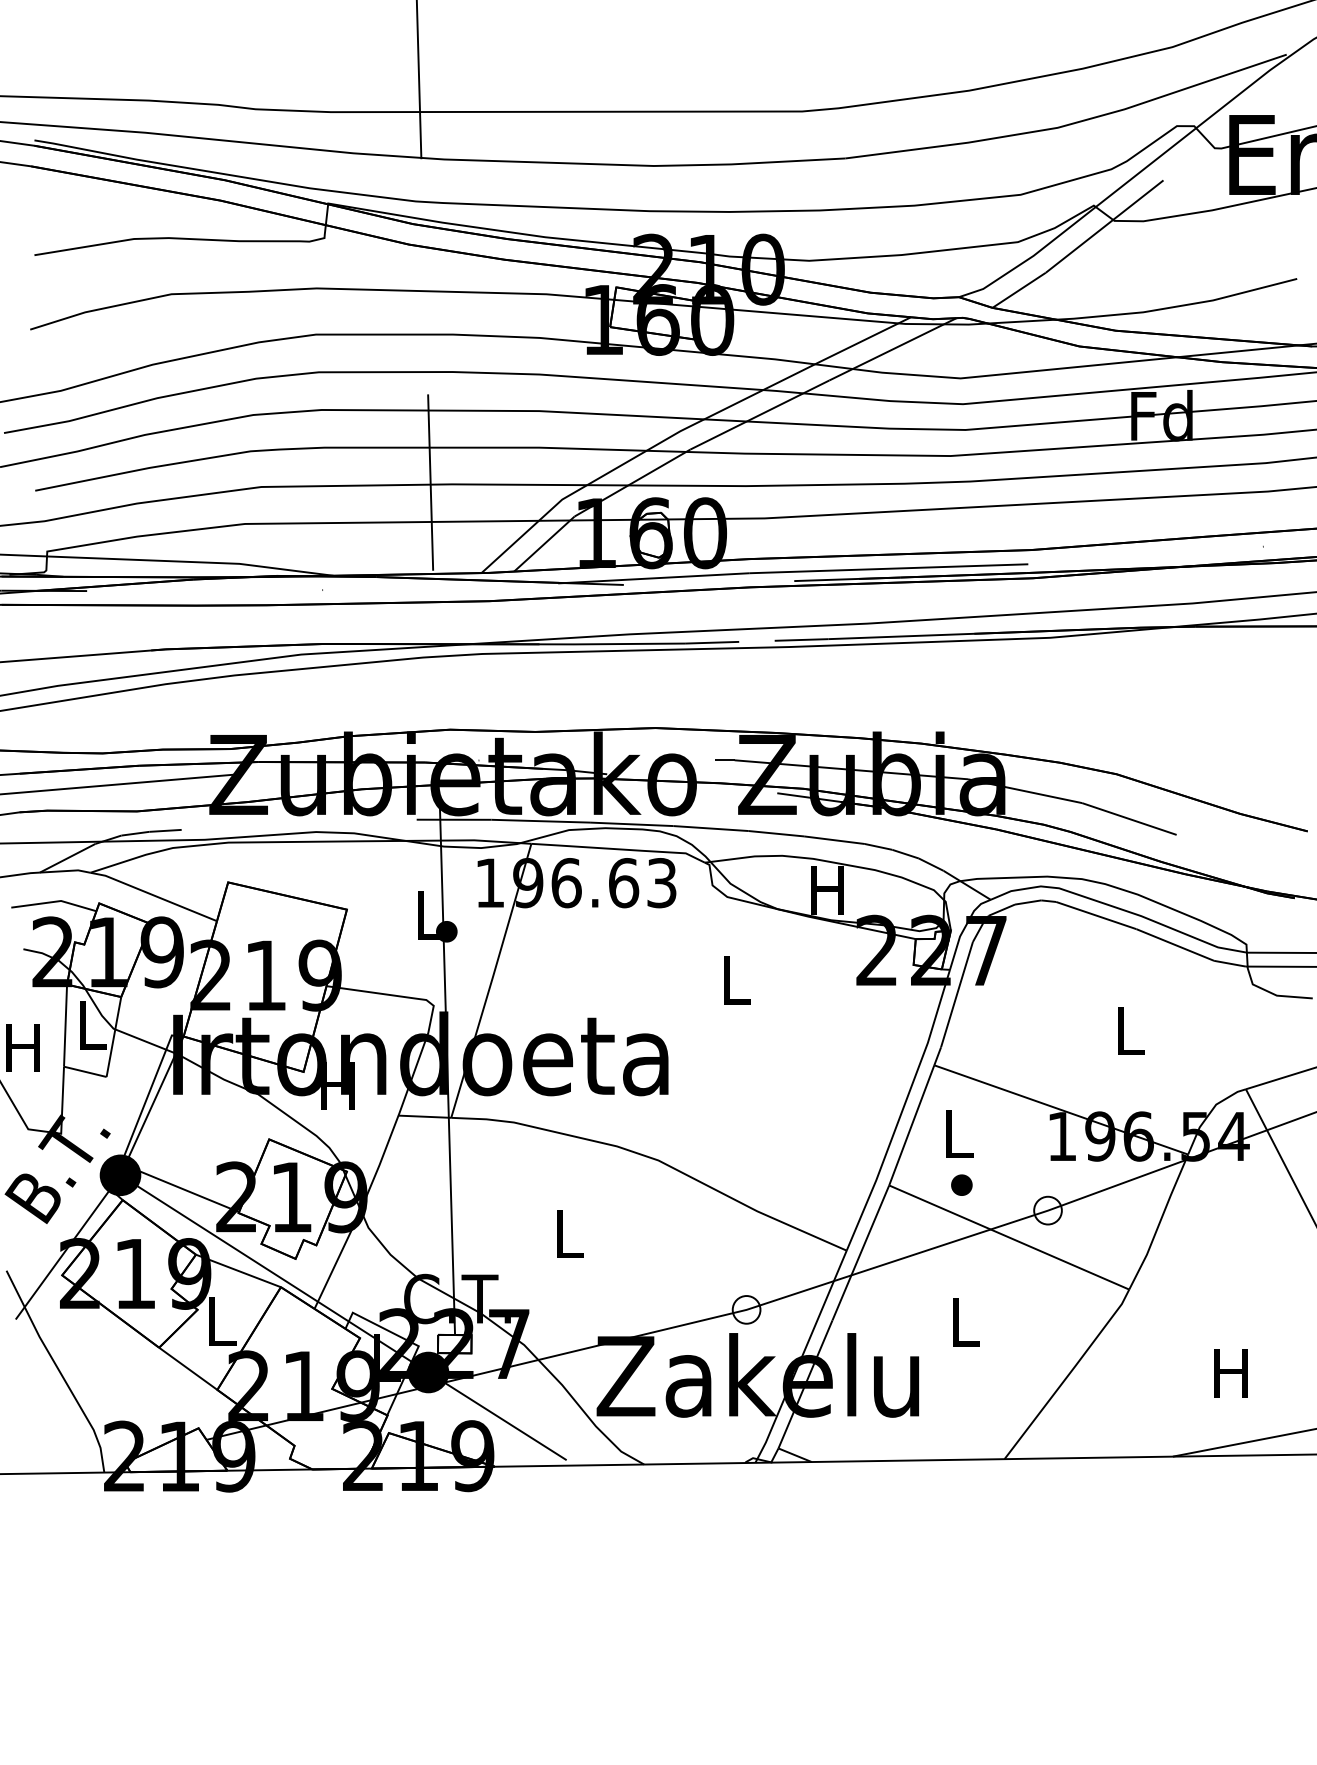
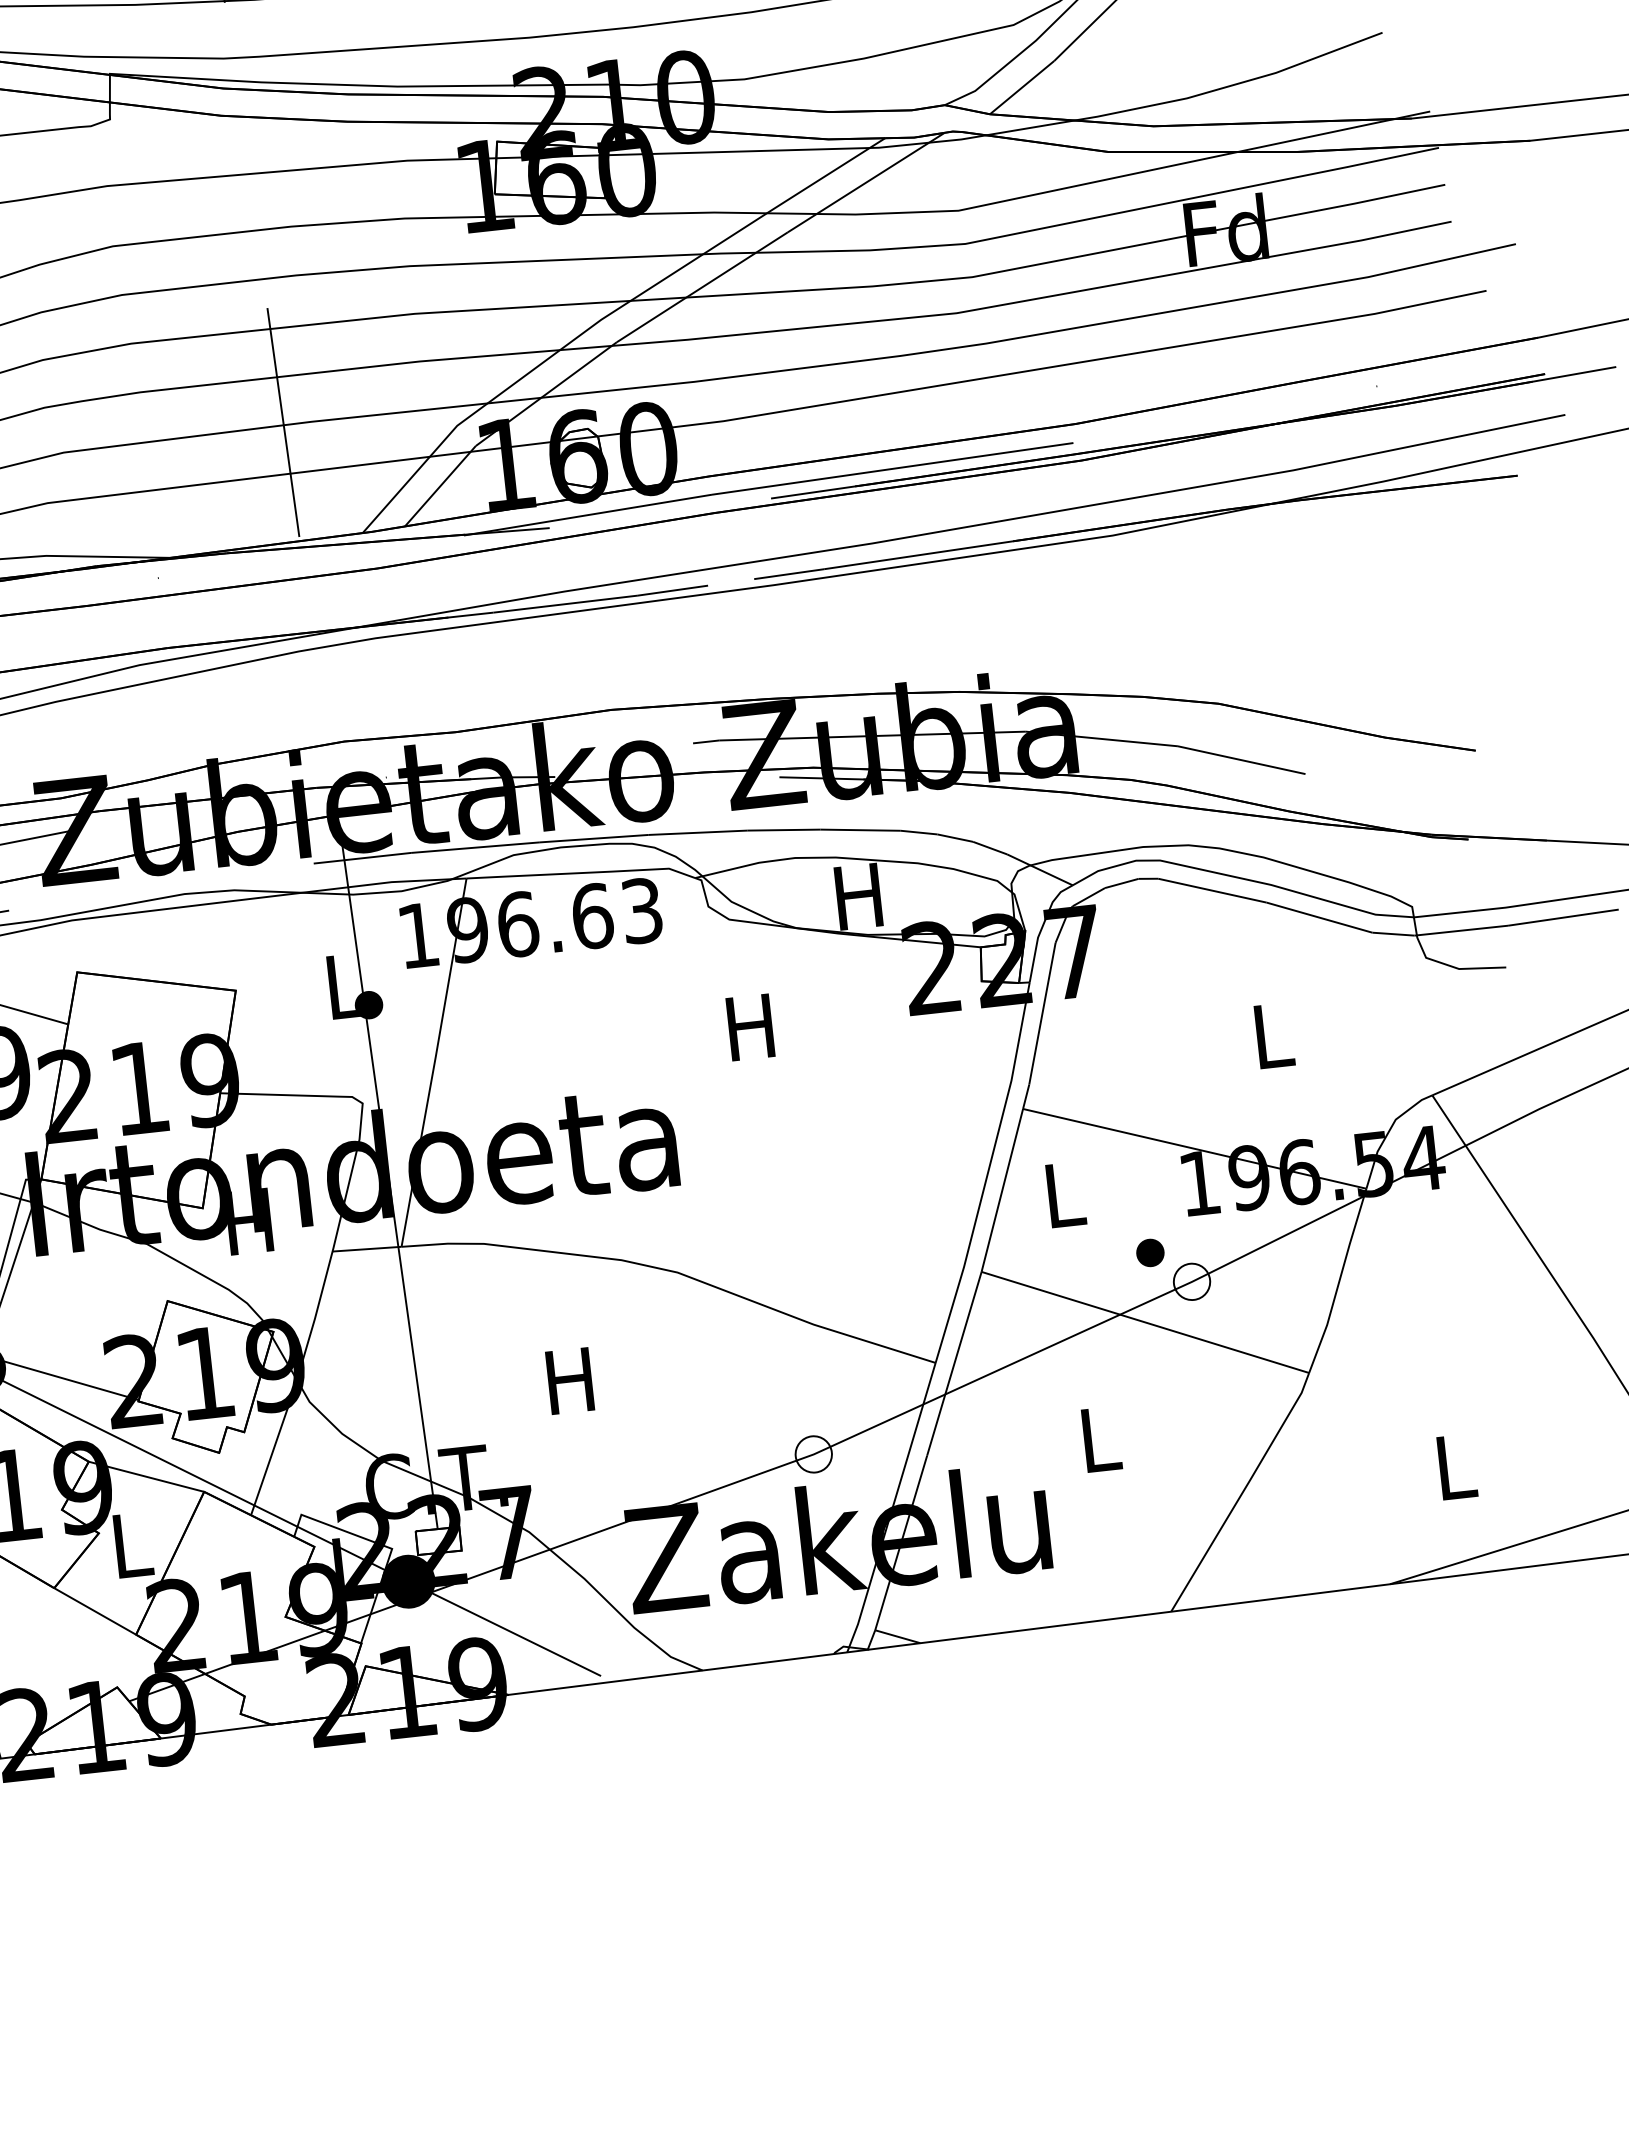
text: (734, 980) -> (750, 1027), L -> H
part: (961, 1184) -> (1149, 1252), moved
text: (567, 1233) -> (569, 1380), L -> H
text: (1230, 1373) -> (1453, 1467), H -> L

